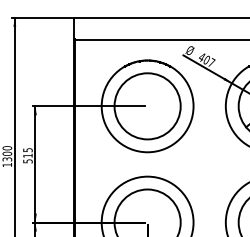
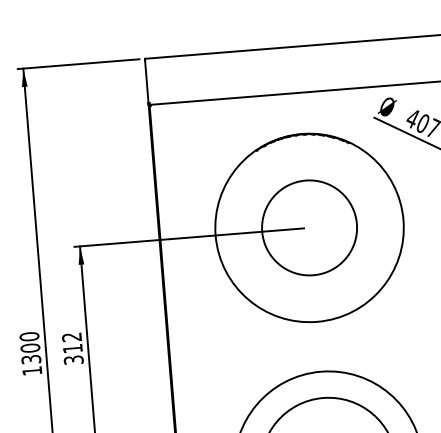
circle: (147, 106) -> (309, 228), size x0.7
text: (27, 155) -> (71, 348), 515 -> 312

